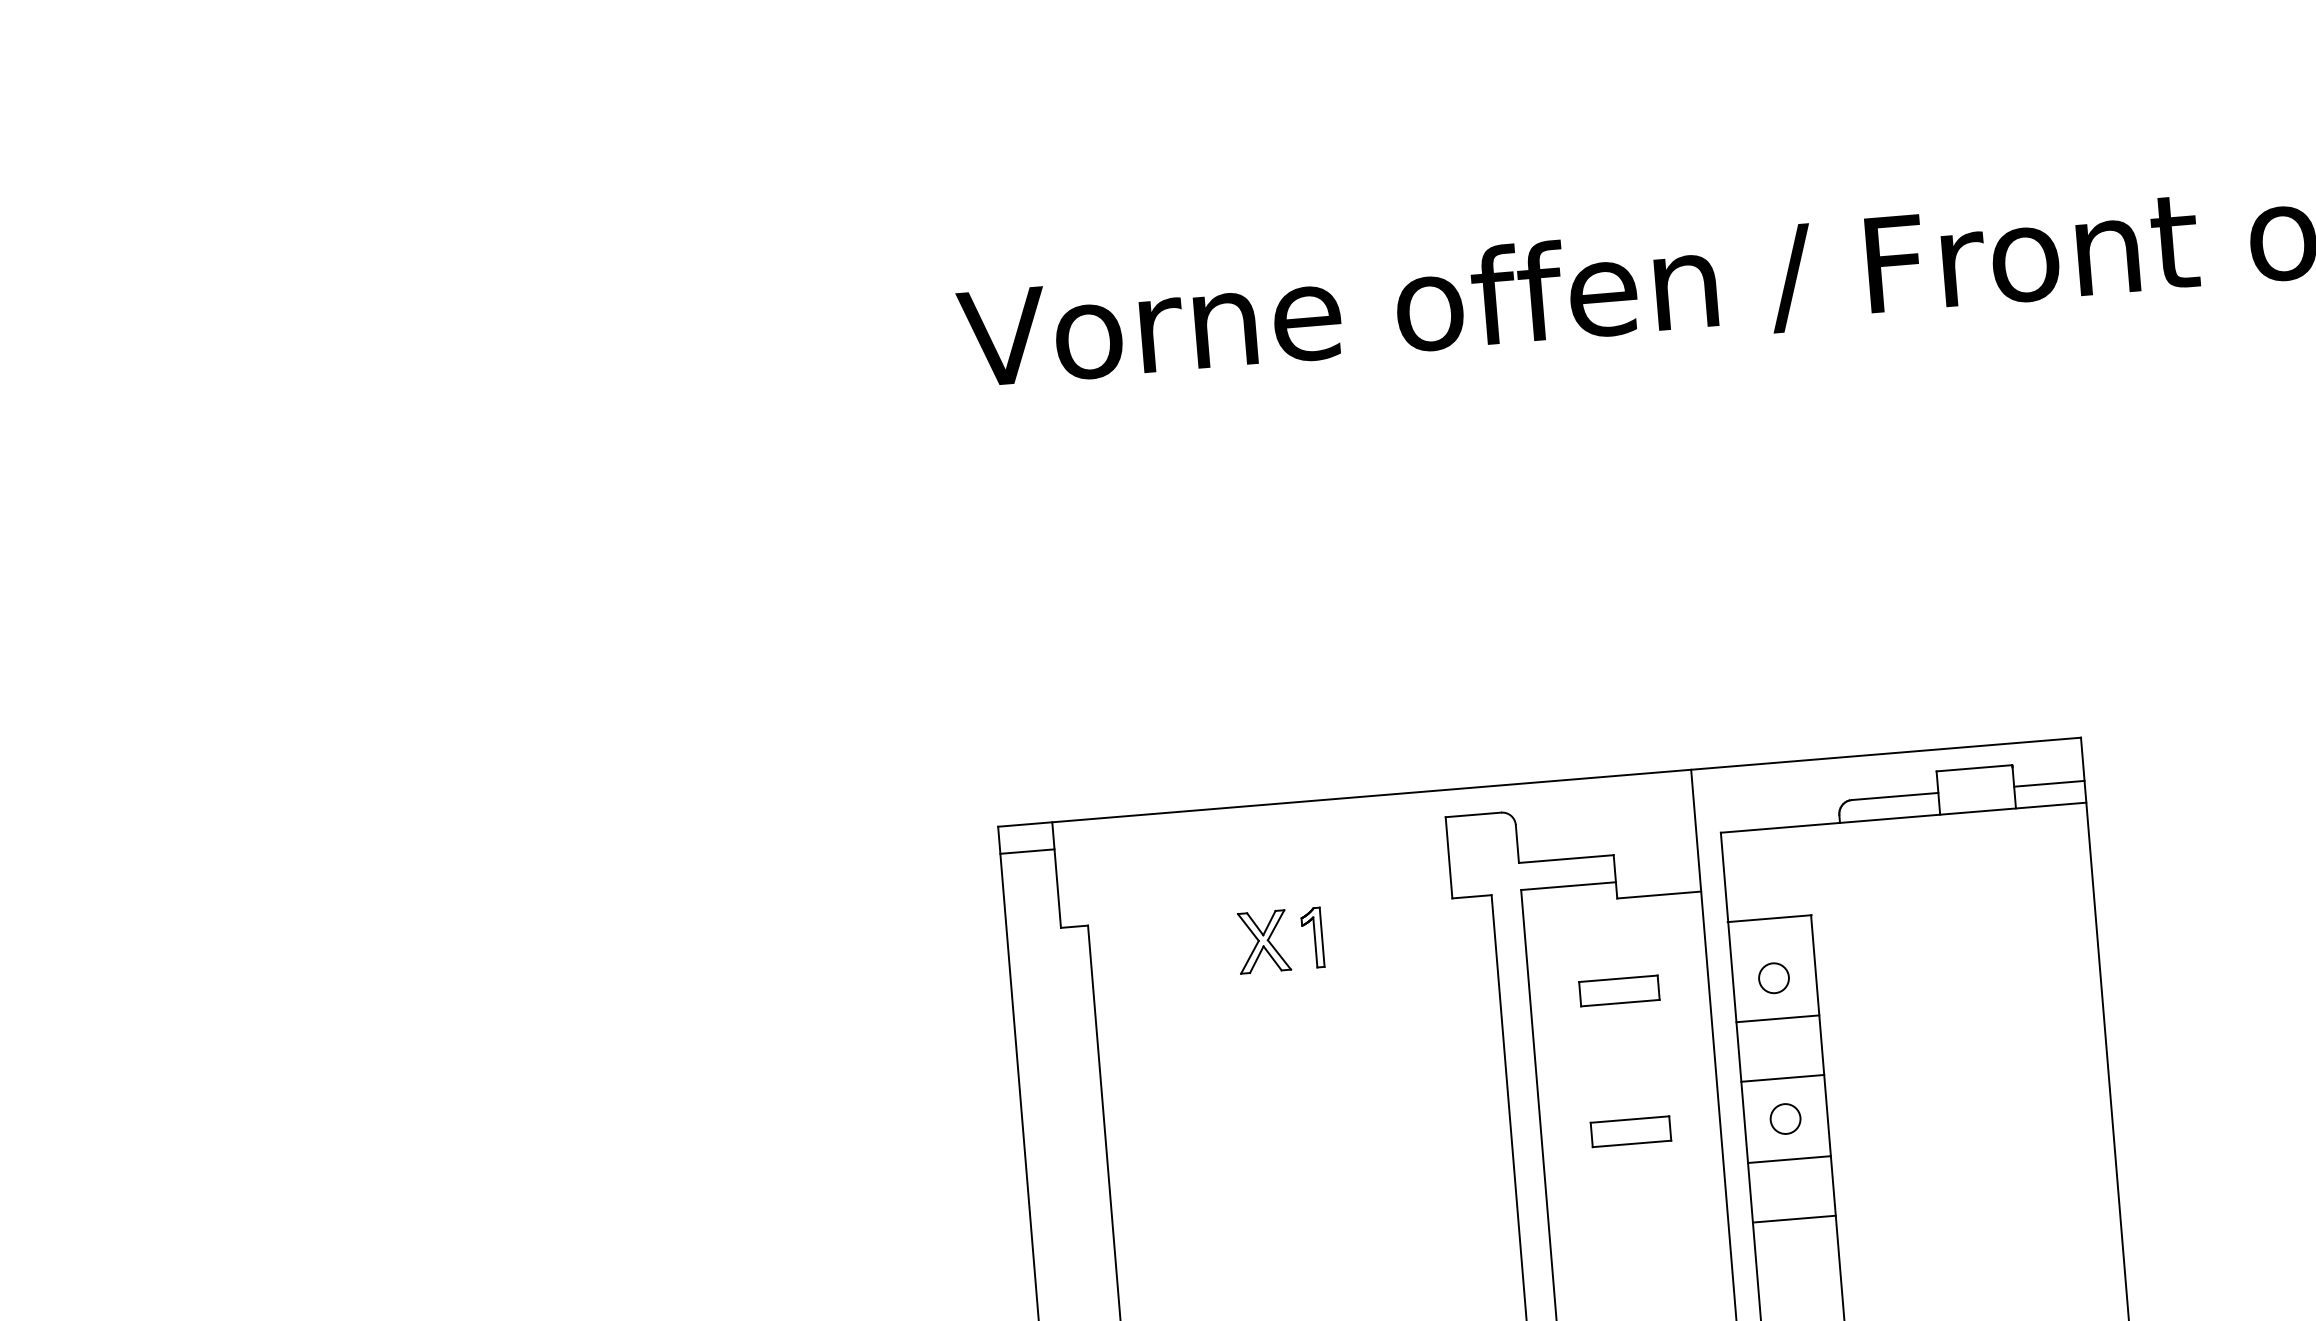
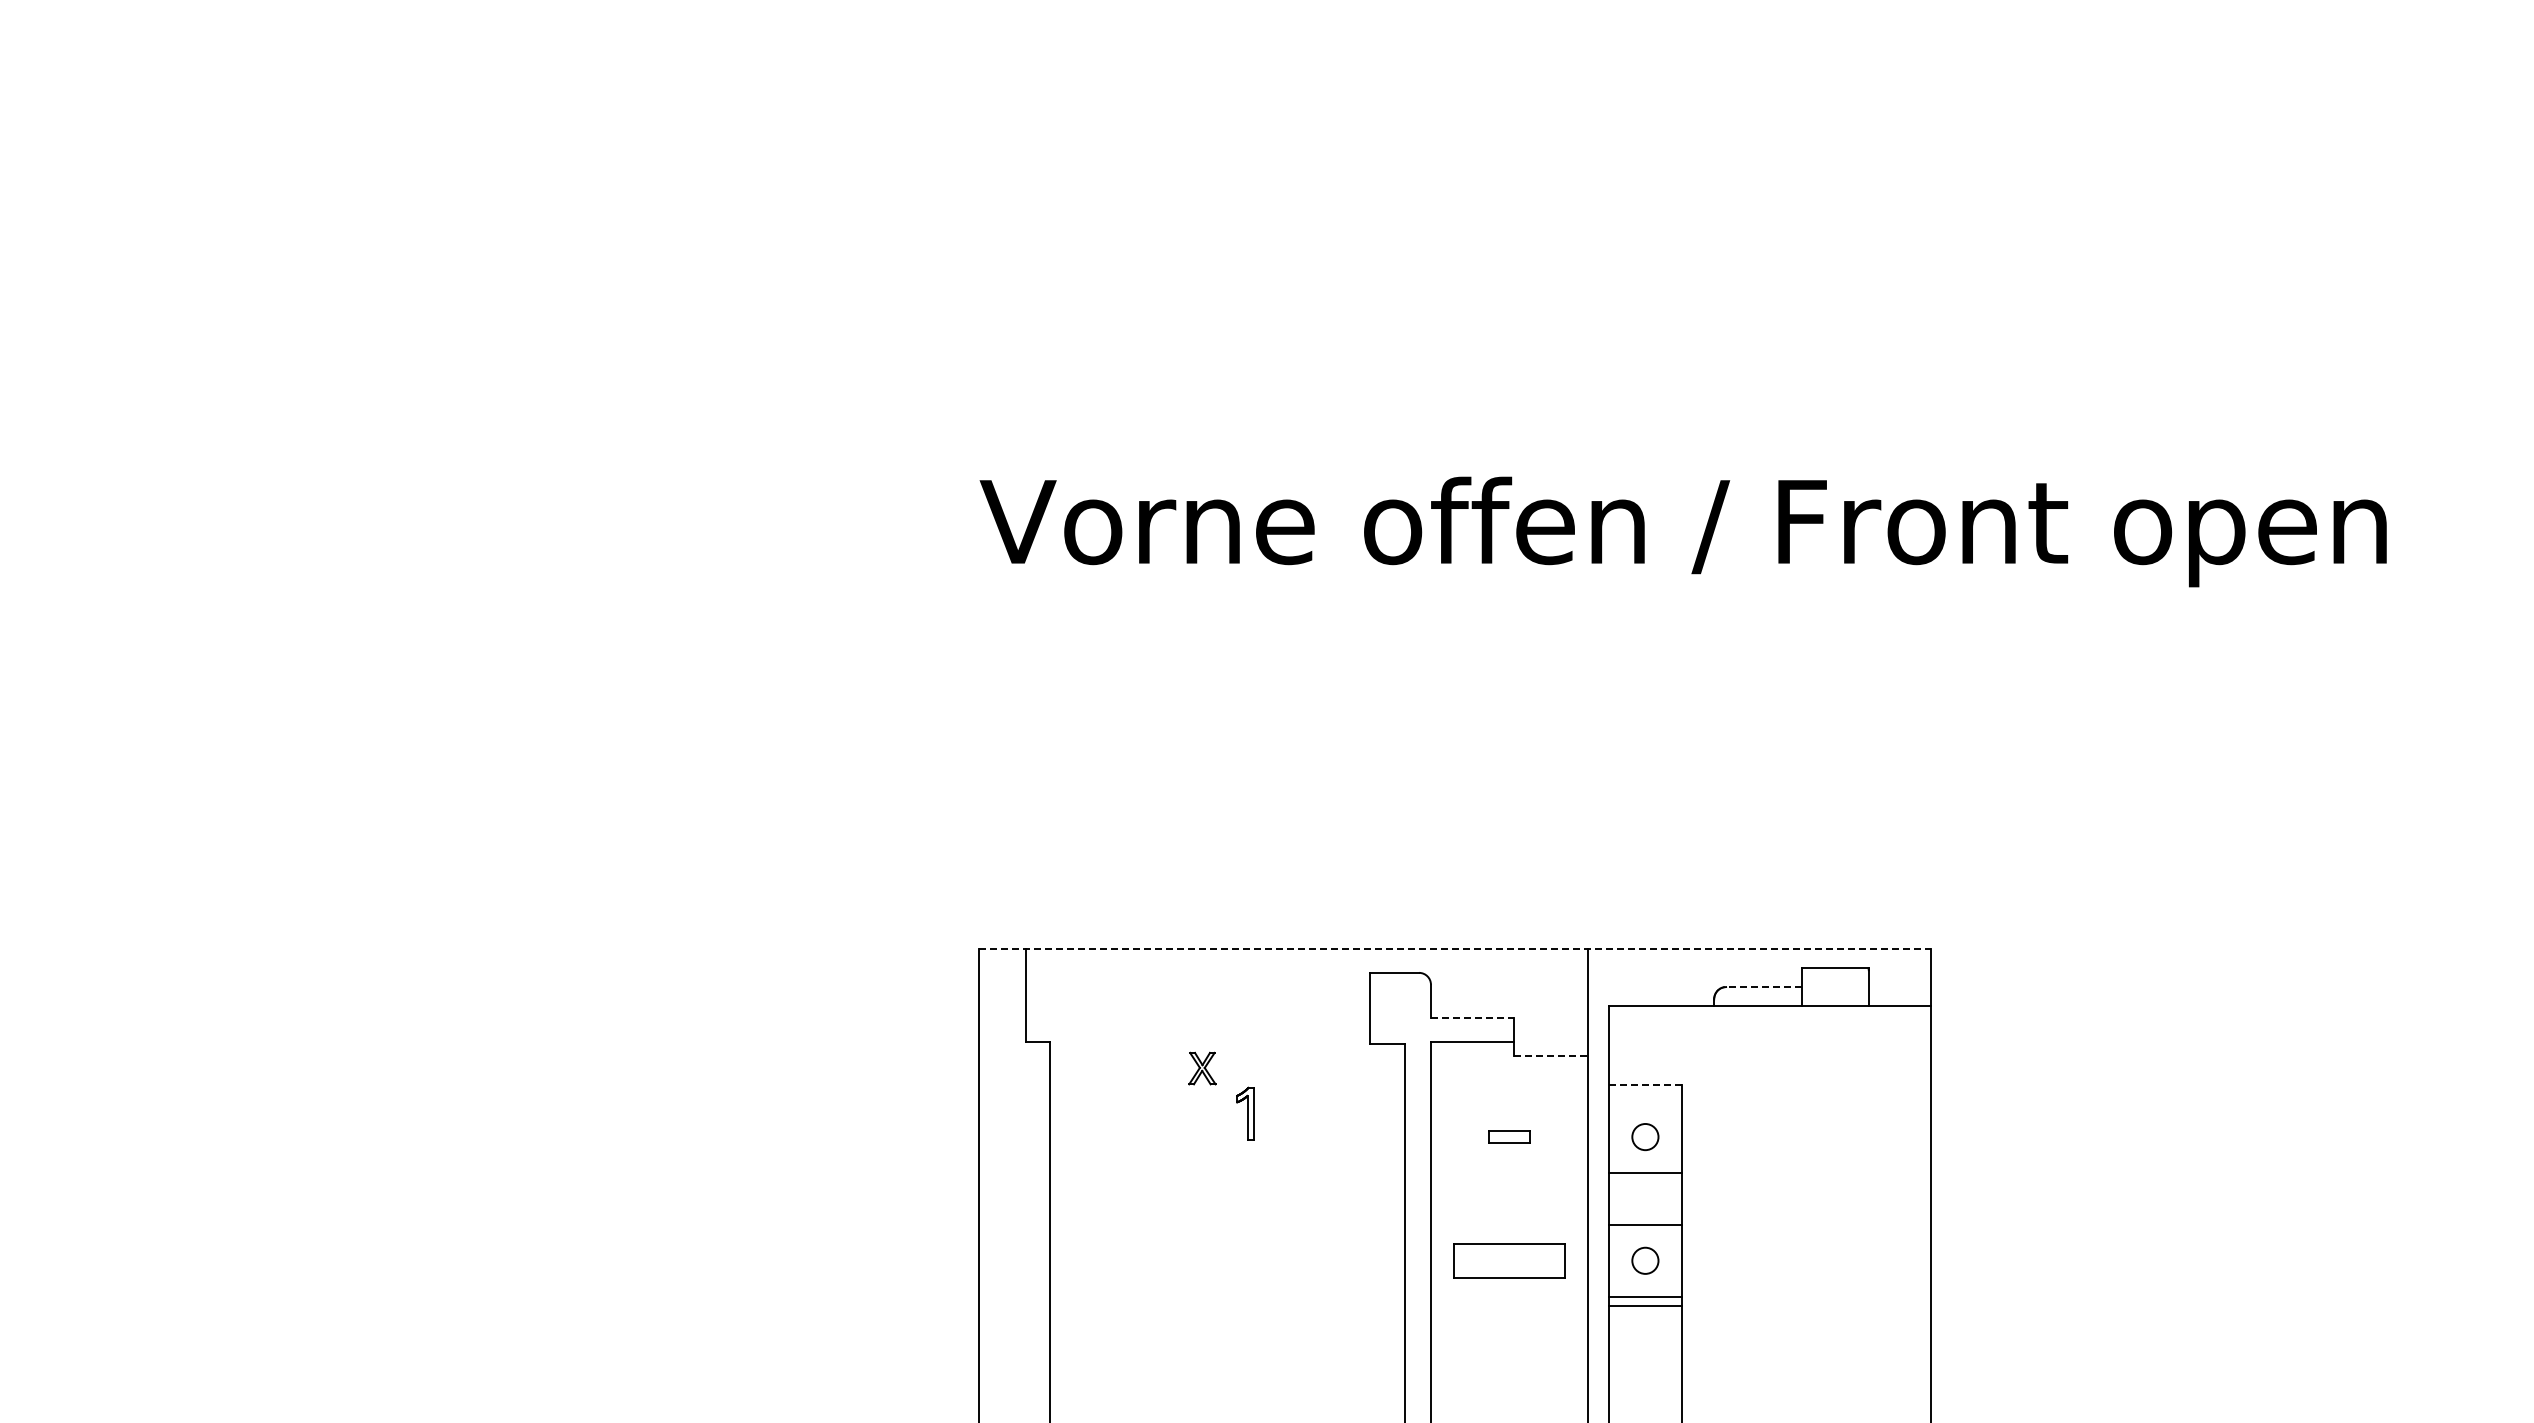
line: (1539, 782) -> (1454, 949), solid -> dashed
line: (2049, 784) -> (1899, 987), removed
line: (1894, 797) -> (1763, 987), solid -> dashed
line: (1027, 851) -> (1002, 972), removed
line: (1566, 859) -> (1472, 1018), solid -> dashed
line: (1659, 895) -> (1551, 1056), solid -> dashed
line: (1769, 918) -> (1645, 1084), solid -> dashed
part: (1312, 937) -> (1245, 1113), moved
part: (1263, 941) -> (1202, 1068), size x0.6
part: (1619, 990) -> (1509, 1136), size x0.6
part: (1630, 1131) -> (1509, 1260), size x1.6
line: (1793, 1218) -> (1645, 1305), moved

